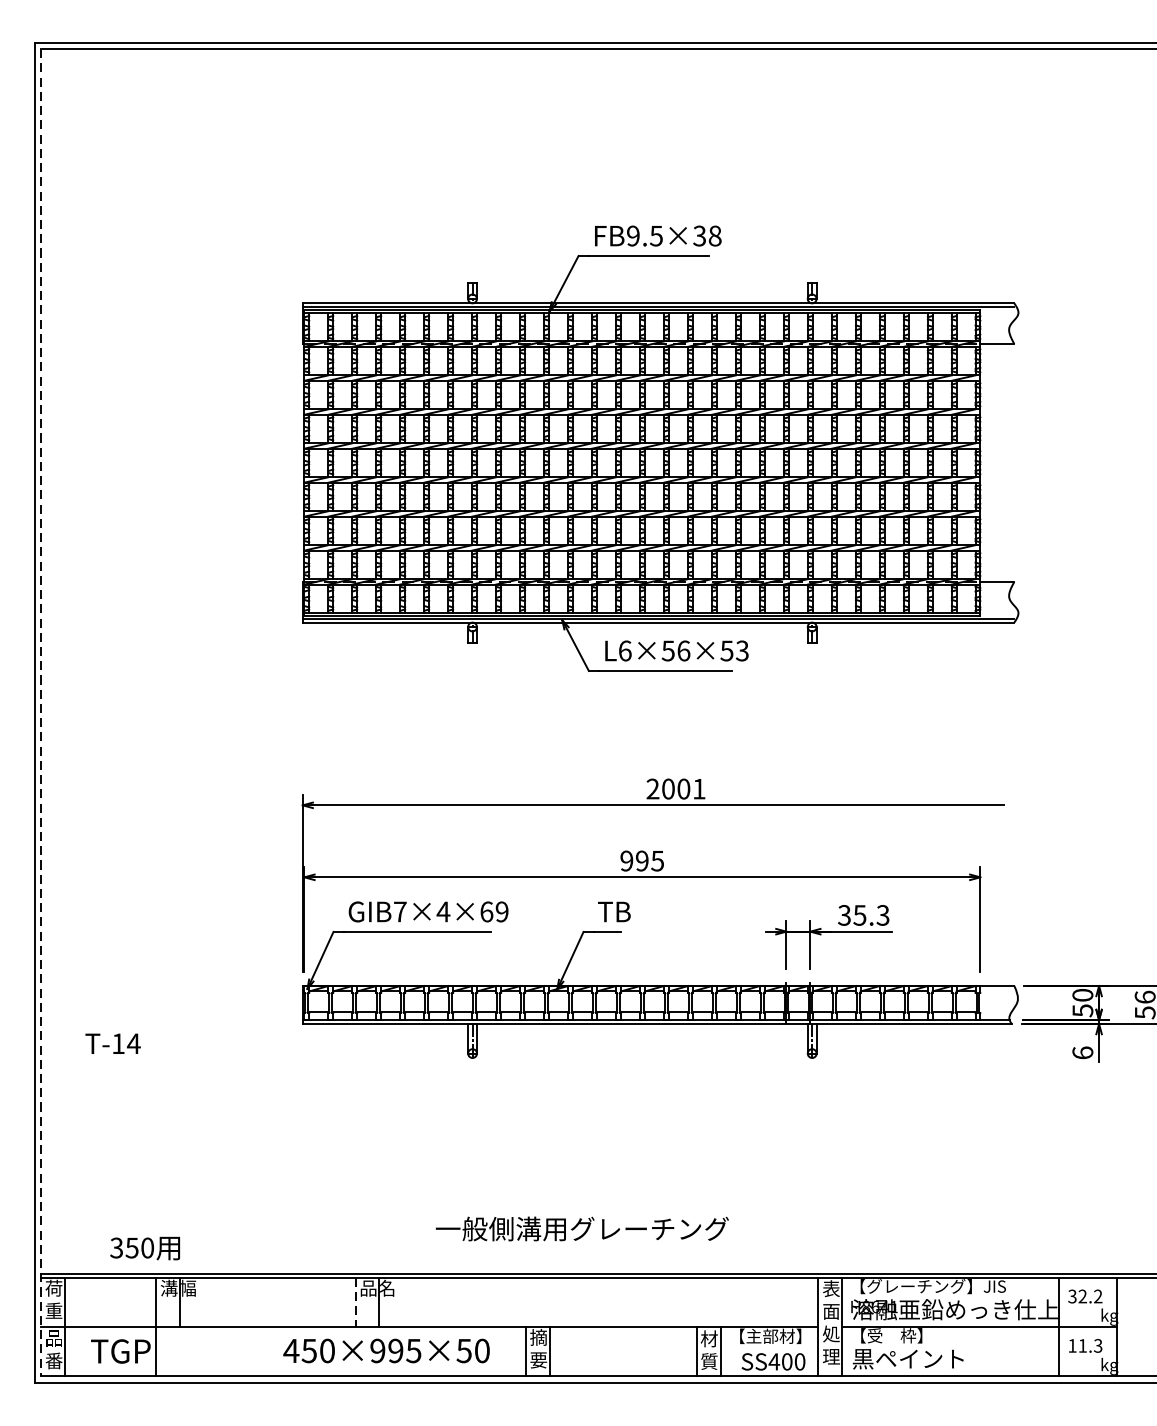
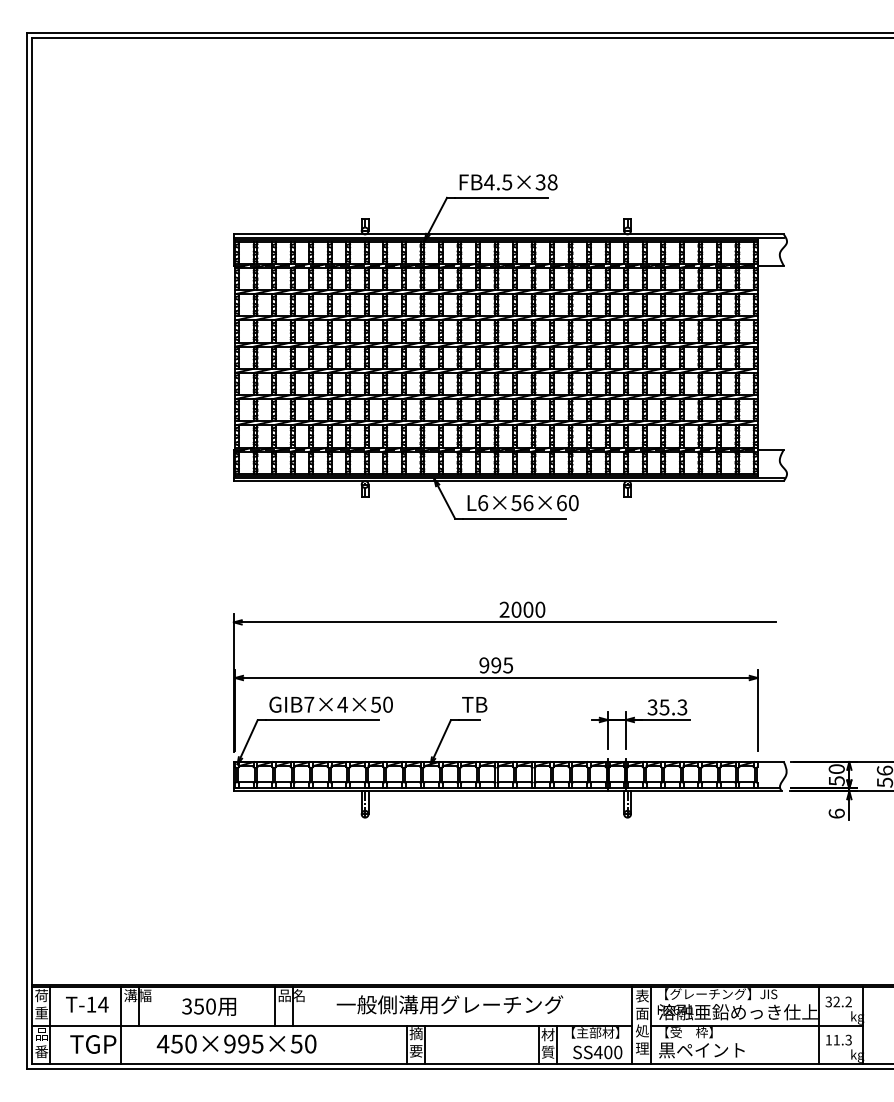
text: (633, 236) -> (489, 182), FB9.5×38 -> FB4.5×38
text: (734, 651) -> (567, 503), L6×56×53 -> L6×56×60
line: (40, 712) -> (31, 550), dashed -> solid
text: (699, 788) -> (540, 609), 2001 -> 2000
text: (493, 911) -> (381, 704), GIB7×4×69 -> GIB7×4×50
text: (113, 1043) -> (87, 1004), moved
text: (581, 1228) -> (449, 1004), moved
text: (144, 1248) -> (208, 1006), moved
line: (355, 1302) -> (274, 1006), dashed -> solid
text: (386, 1350) -> (236, 1043), moved

